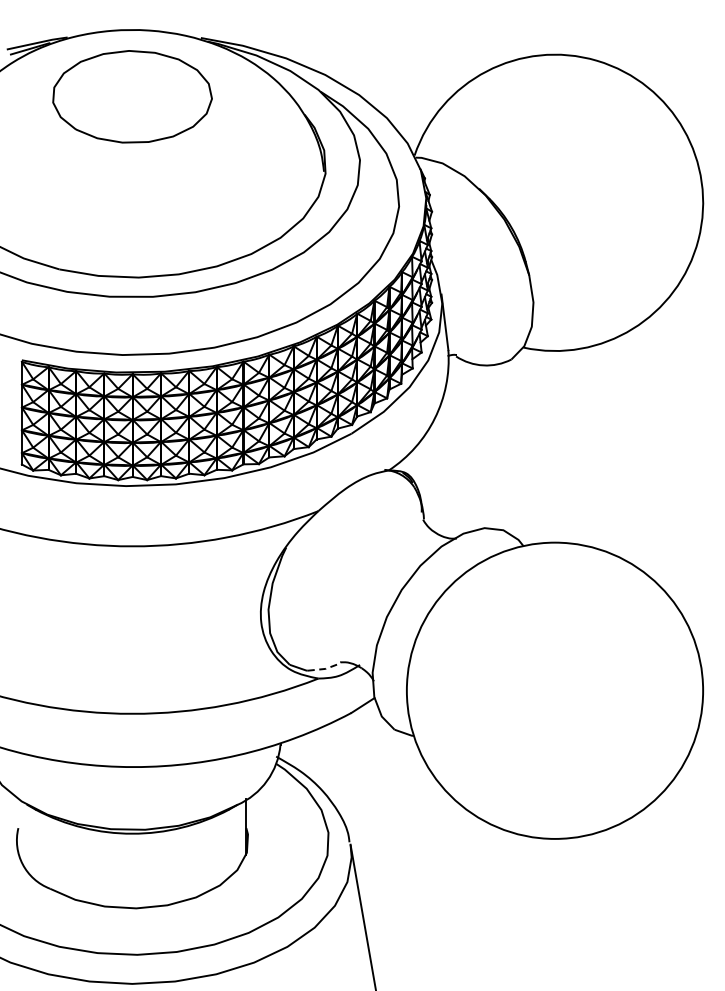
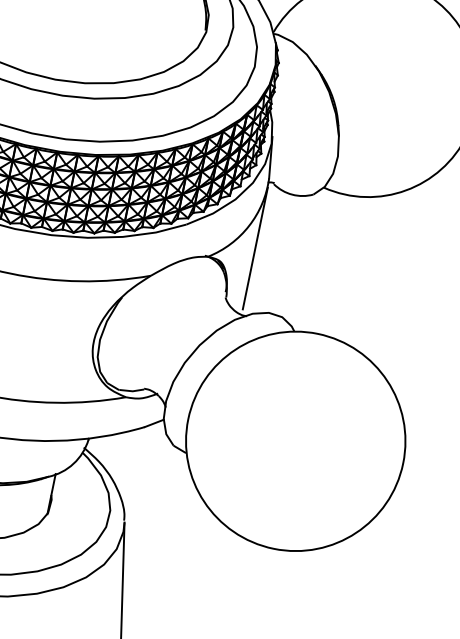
line: (449, 446) -> (255, 248), added
line: (324, 668) -> (131, 390), dashed -> solid

